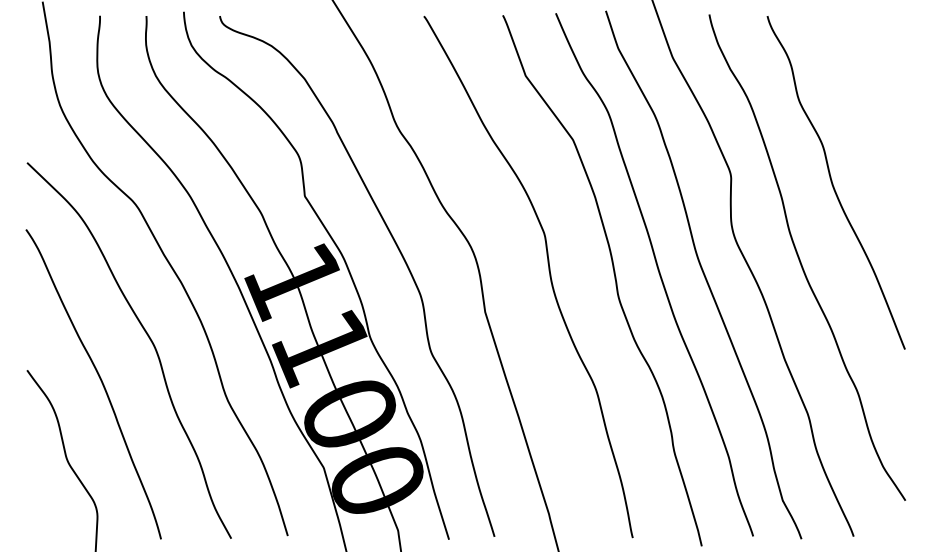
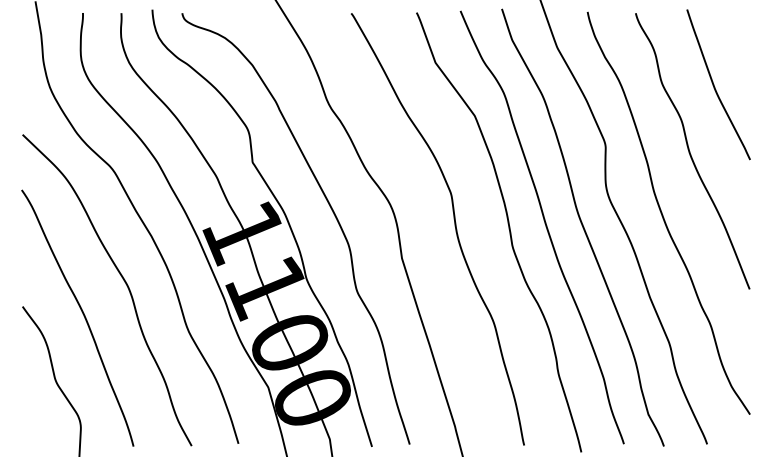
curve: (862, 102) -> (714, 84), added

